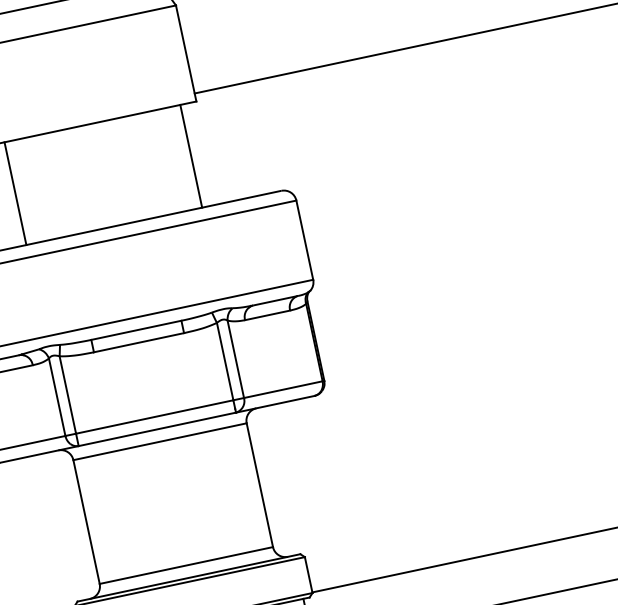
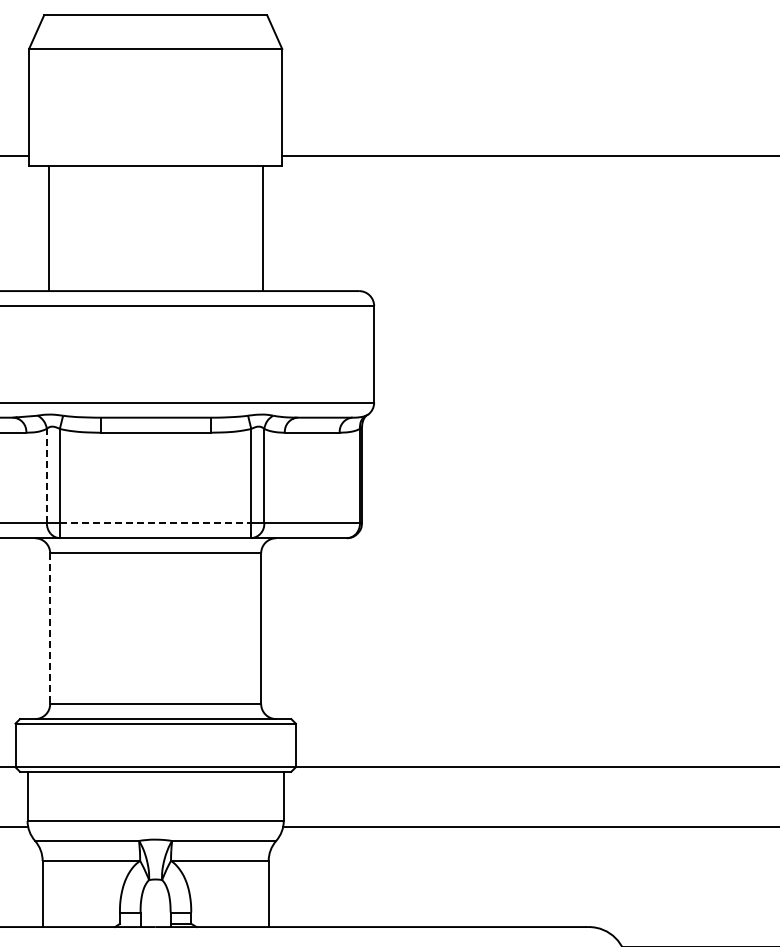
line: (56, 396) -> (46, 475), solid -> dashed
line: (154, 417) -> (155, 523), solid -> dashed
line: (86, 522) -> (50, 629), solid -> dashed

